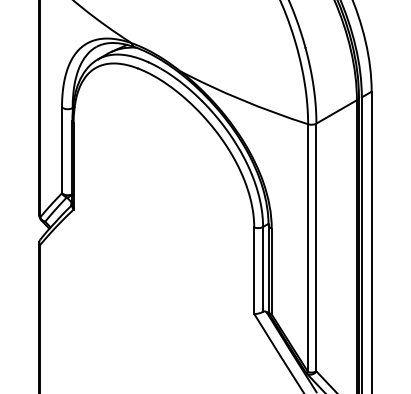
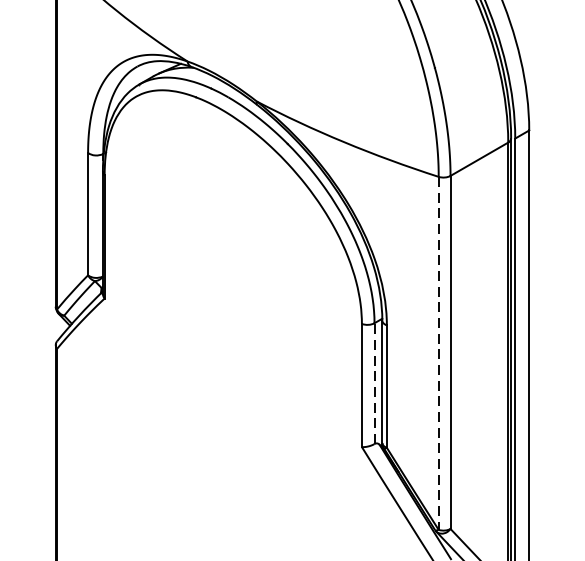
line: (308, 248) -> (439, 353), solid -> dashed
line: (263, 268) -> (375, 382), solid -> dashed

